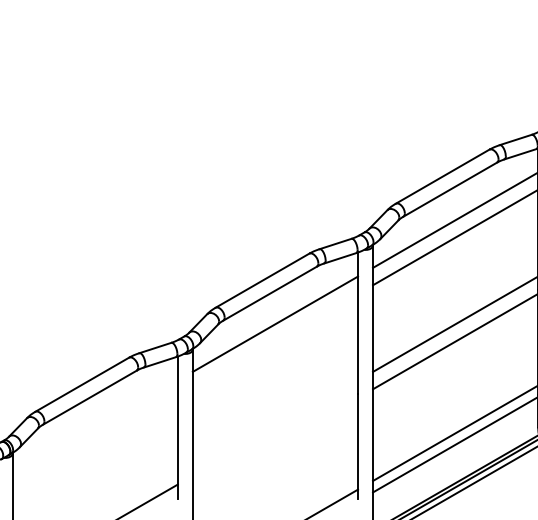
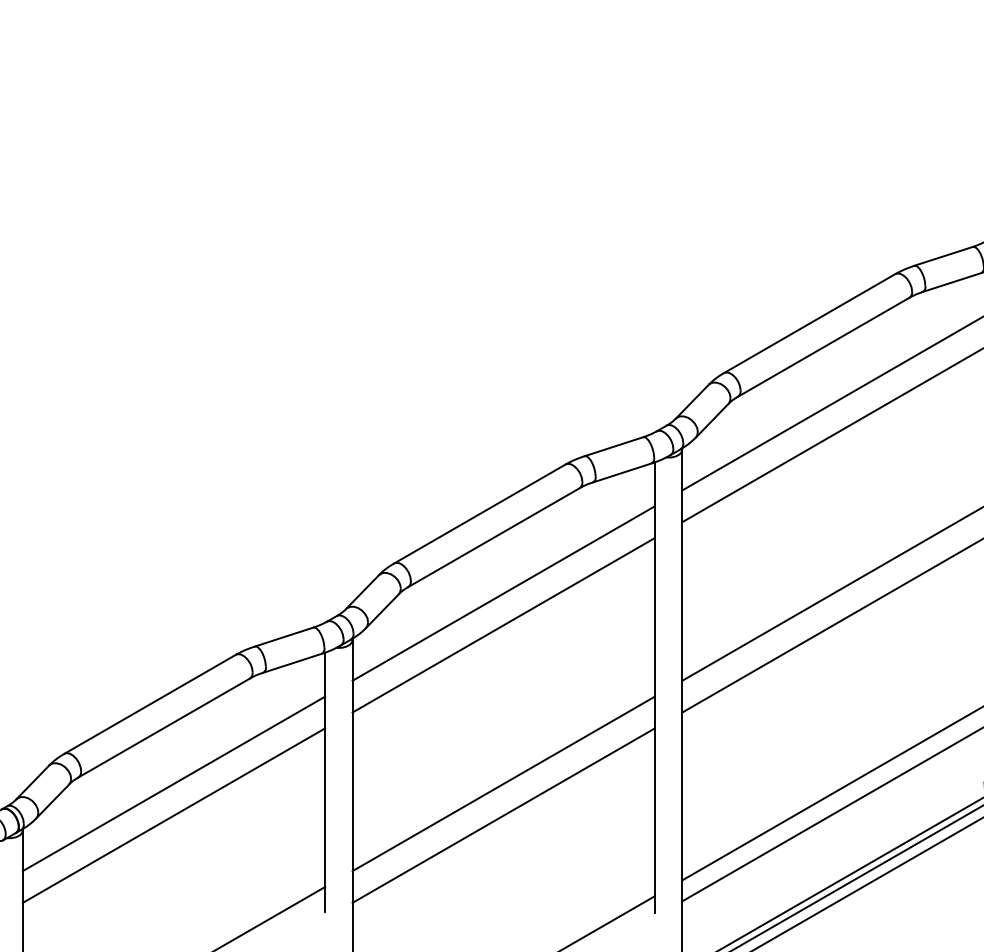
line: (275, 341) -> (503, 625), added
line: (94, 427) -> (172, 782), added
line: (275, 427) -> (503, 782), added
line: (94, 445) -> (172, 815), added
line: (275, 445) -> (503, 815), added

